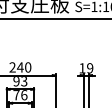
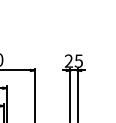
text: (86, 68) -> (74, 61), 19 -> 25

